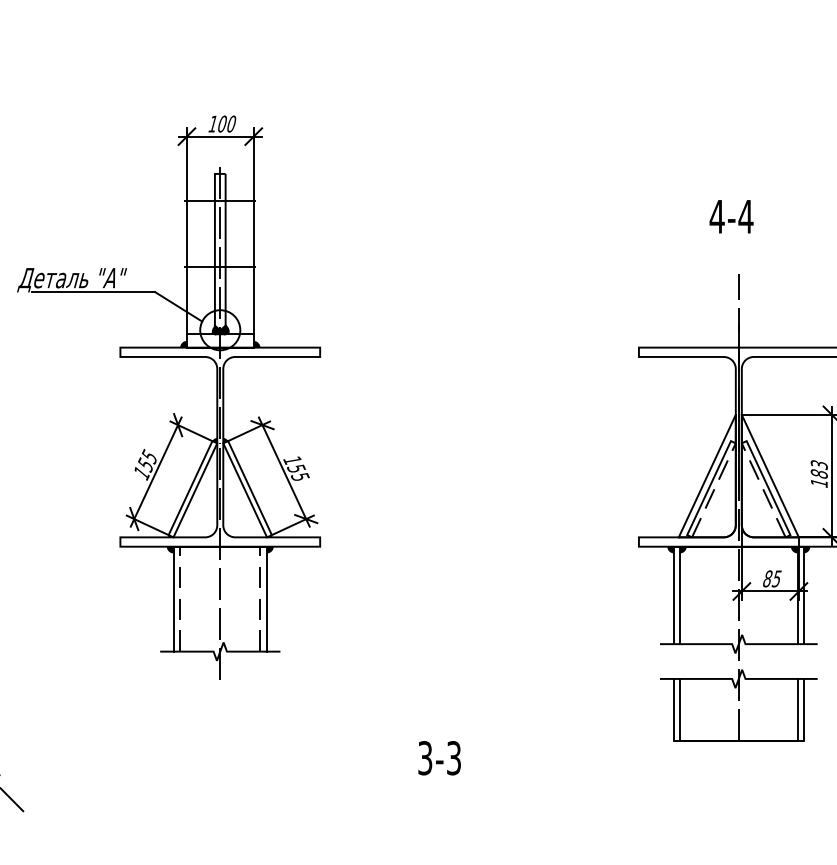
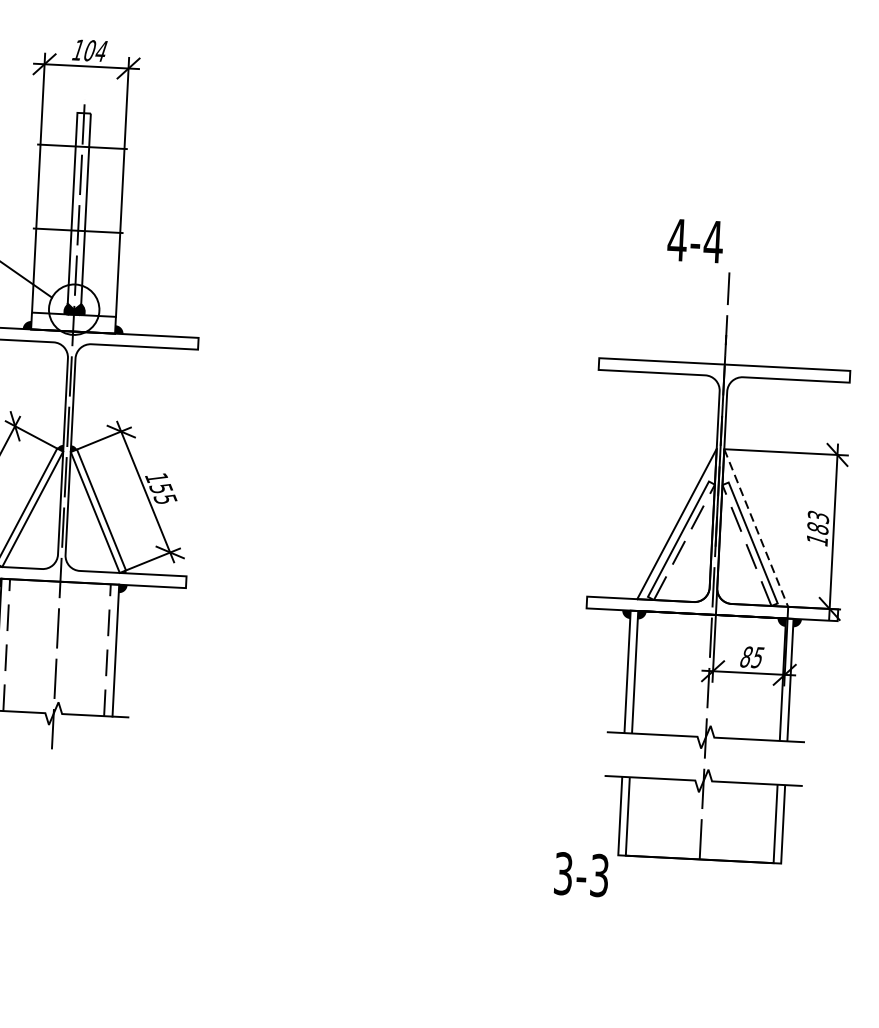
text: (231, 123) -> (101, 50), 100 -> 104
text: (731, 216) -> (695, 240), moved
line: (770, 476) -> (756, 528), solid -> dashed
text: (439, 758) -> (581, 874), moved

